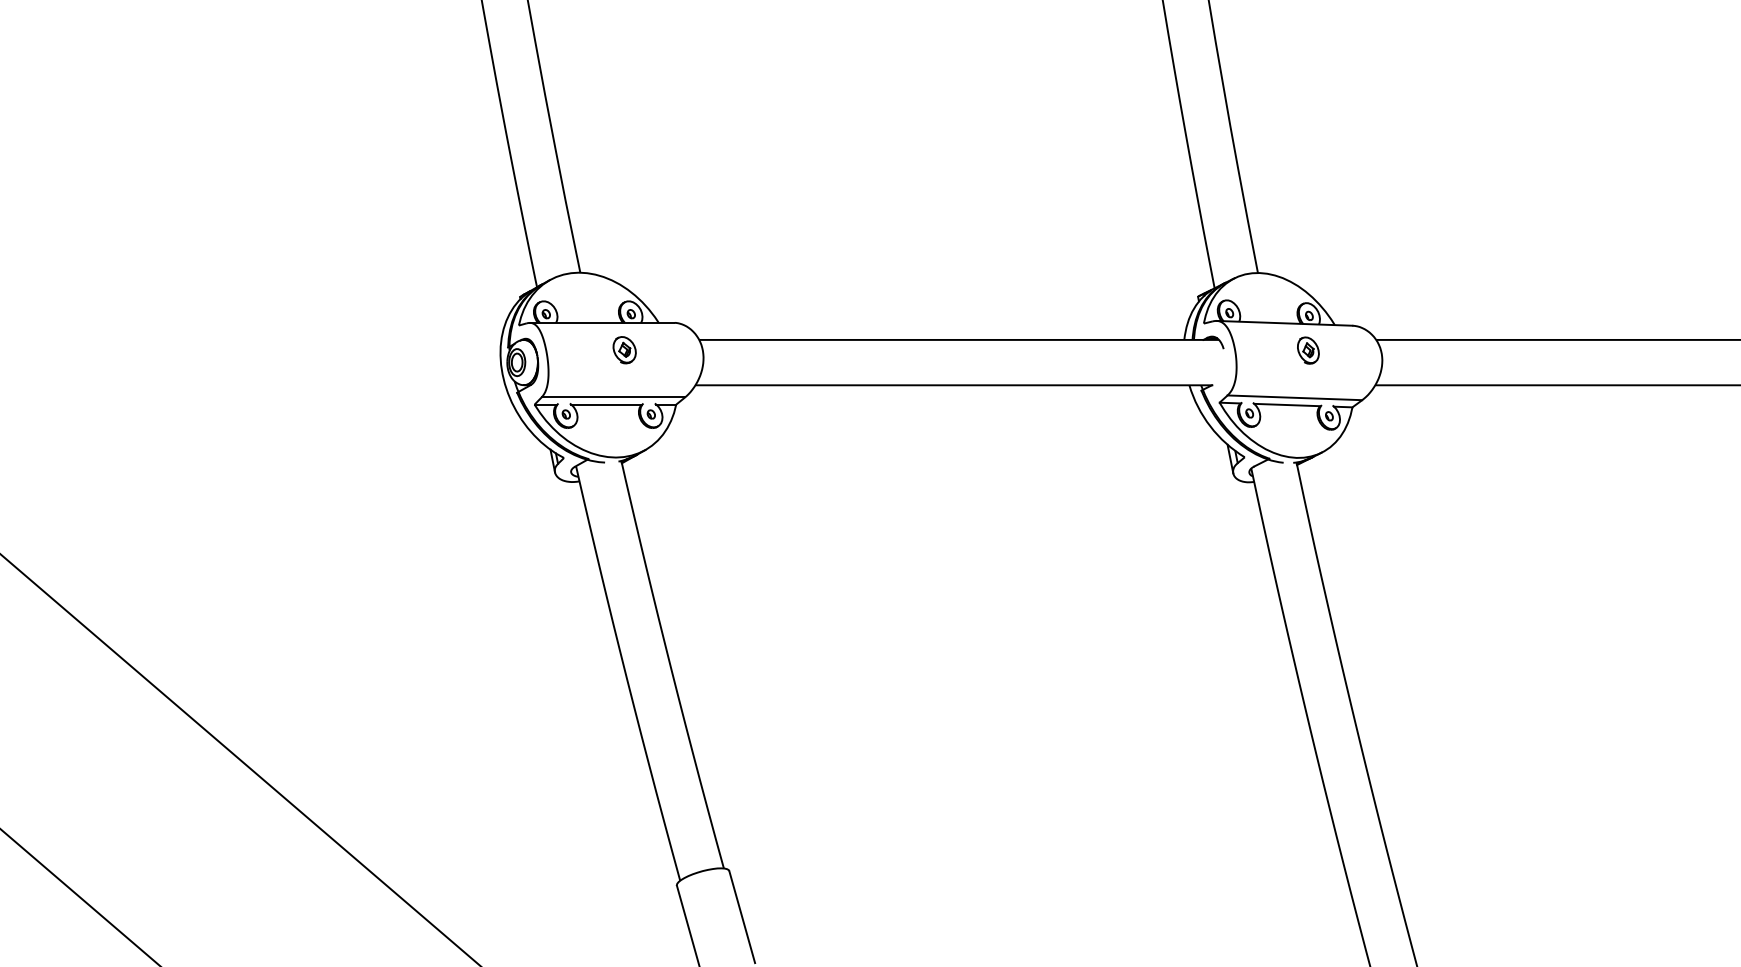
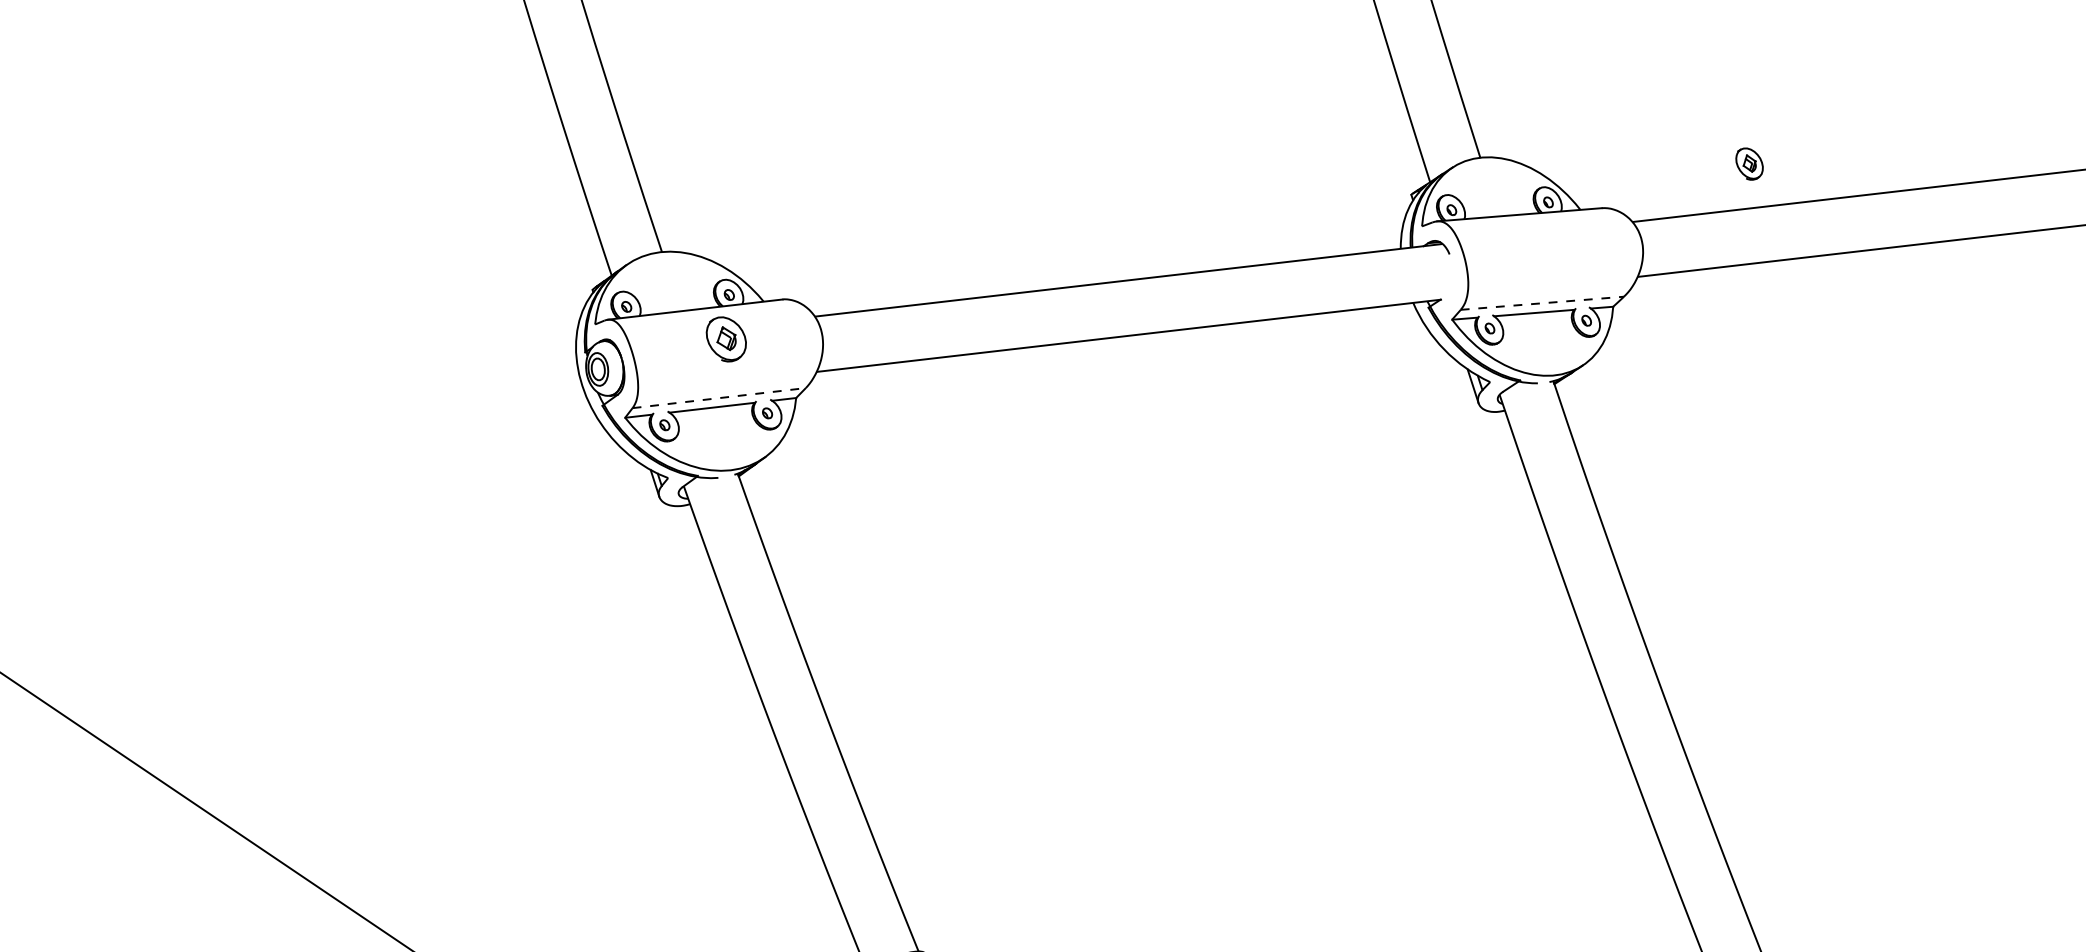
part: (624, 350) -> (726, 339), size x1.4
part: (1308, 350) -> (1749, 163), moved
line: (613, 397) -> (719, 398), solid -> dashed
line: (1295, 397) -> (1543, 302), solid -> dashed

